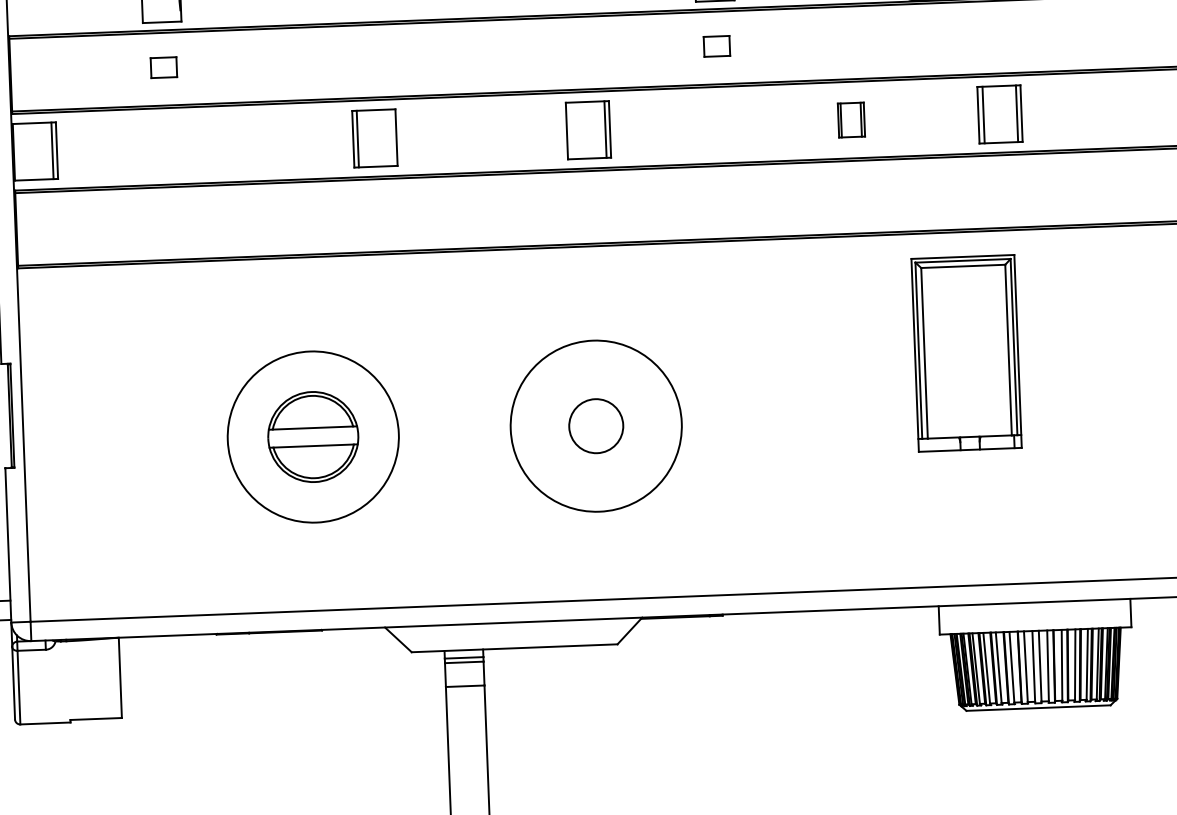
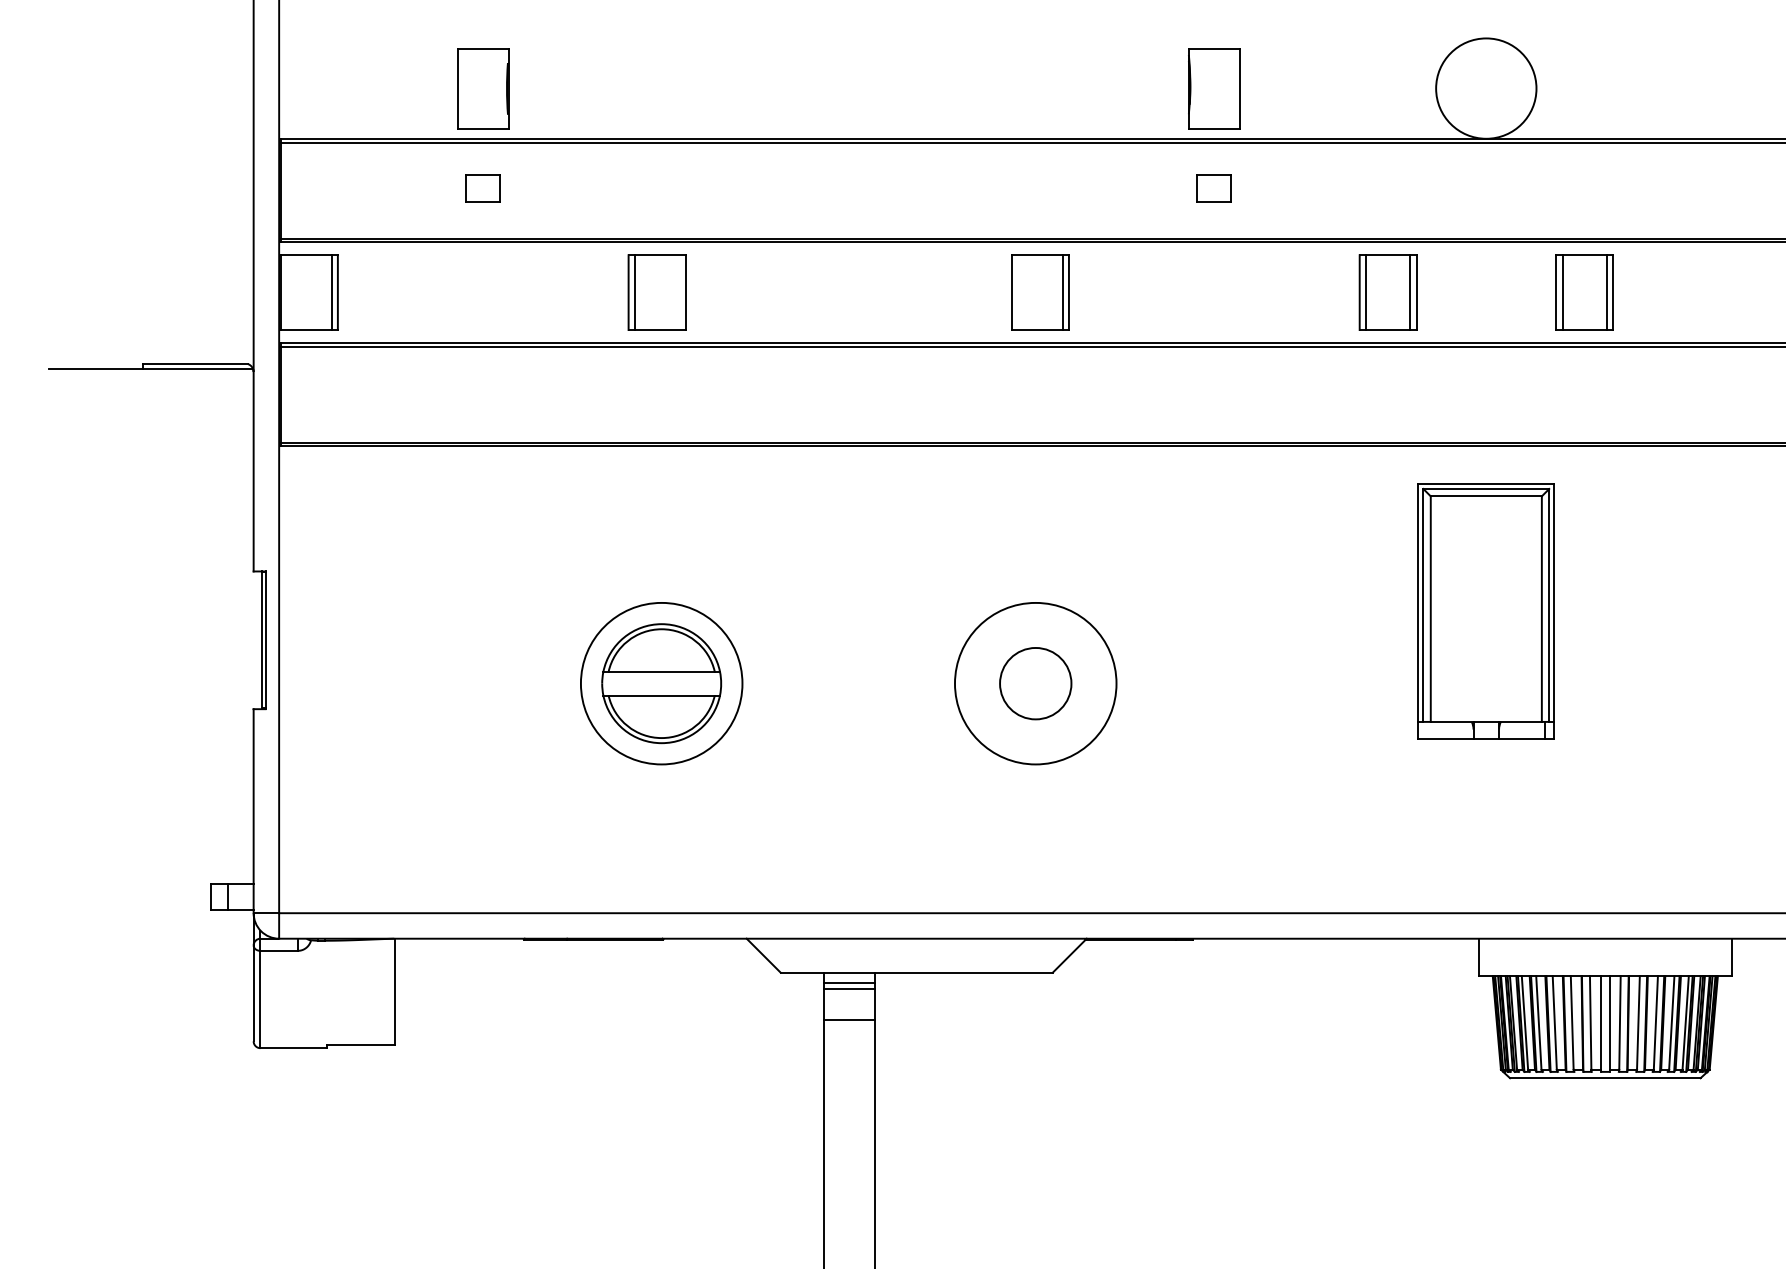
part: (850, 120) -> (1387, 292), size x1.67
part: (374, 138) -> (656, 292), moved
part: (966, 353) -> (1485, 611), moved
circle: (596, 426) -> (1035, 683), size x0.71
circle: (313, 436) -> (661, 683), size x0.71

